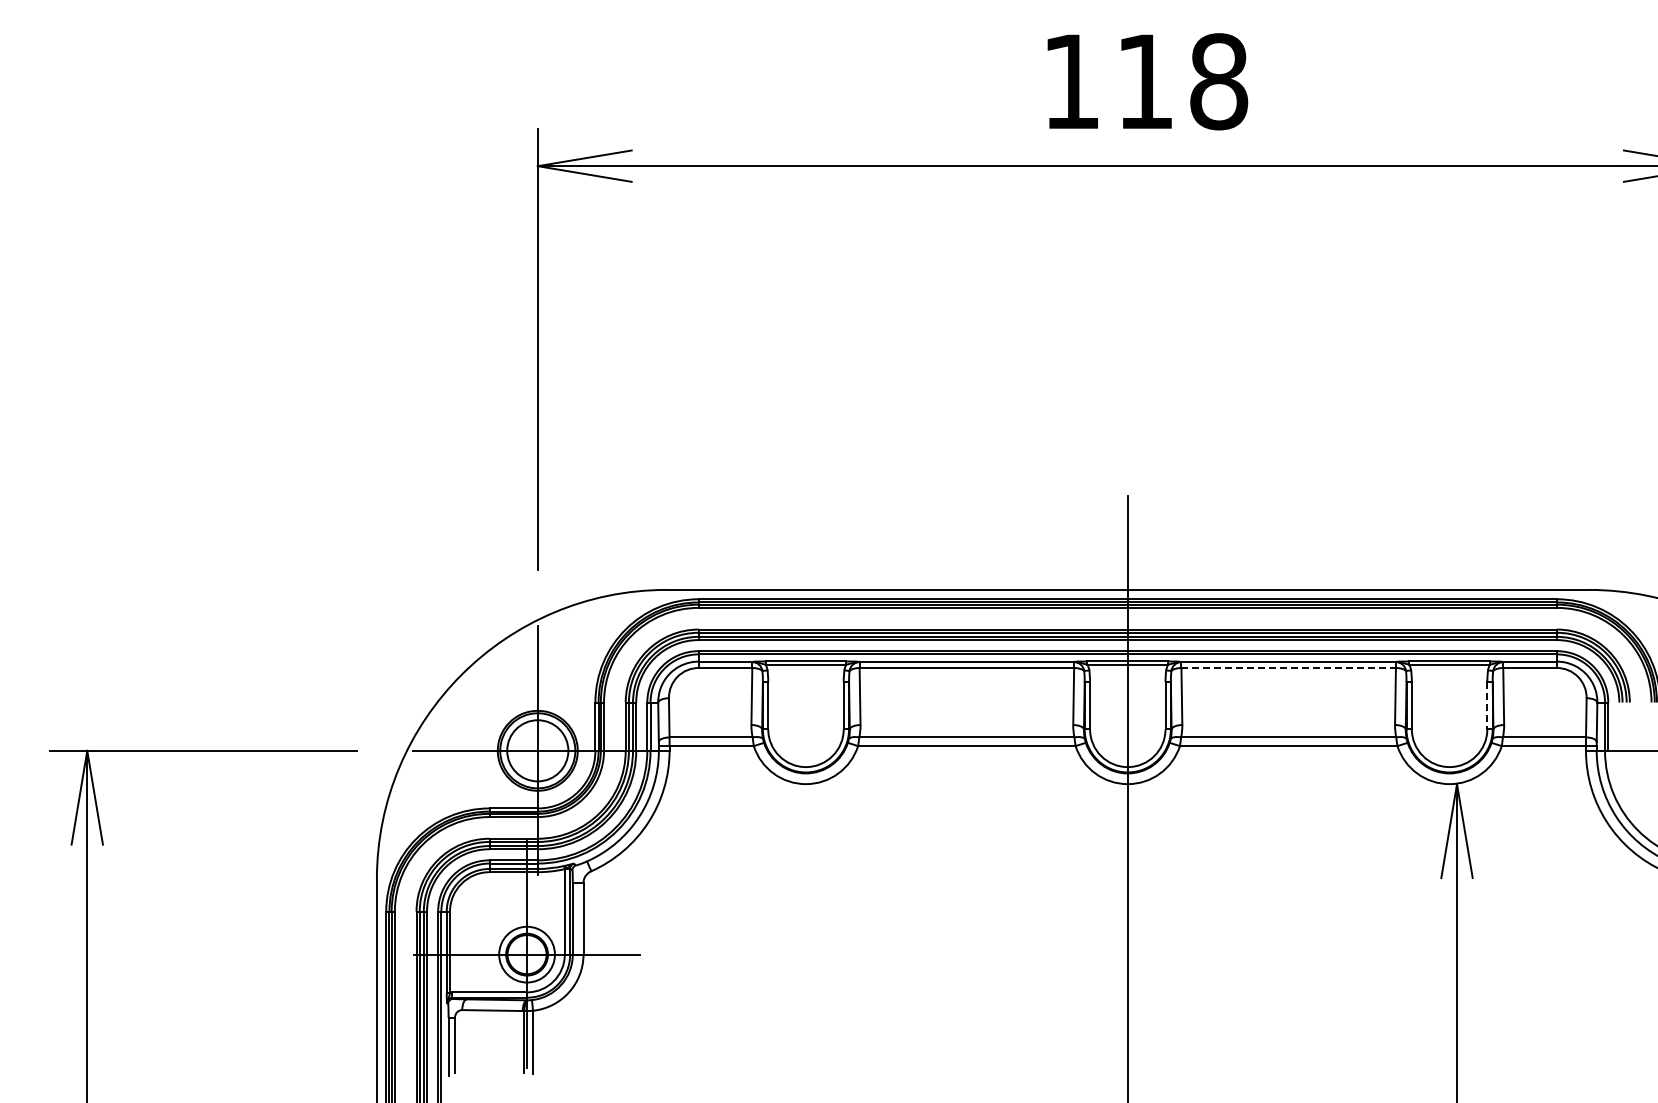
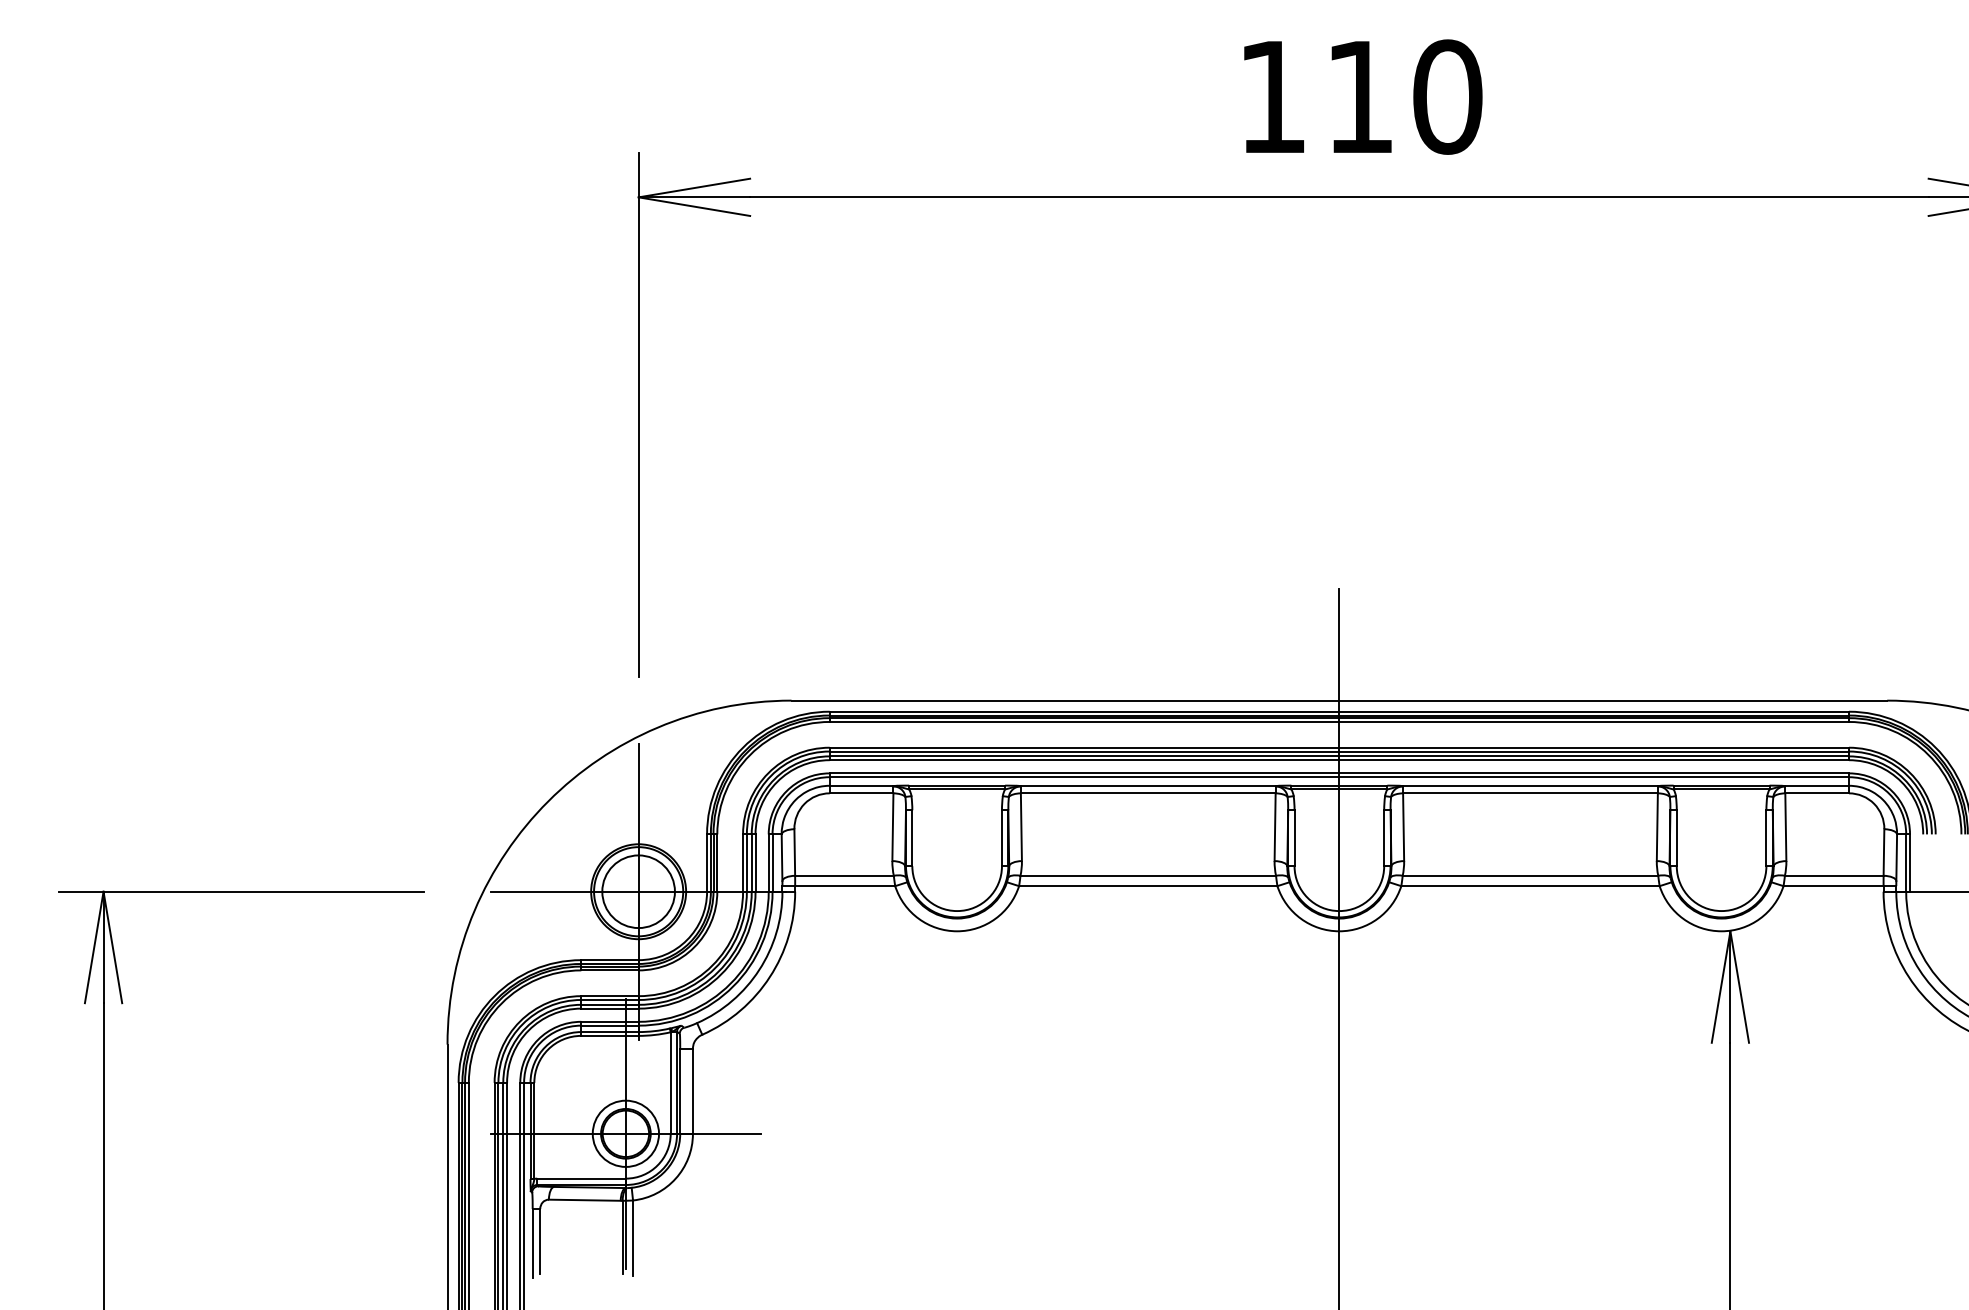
text: (1219, 81) -> (1448, 96), 118 -> 110
line: (1289, 667) -> (1531, 792), dashed -> solid
line: (1487, 705) -> (1766, 837), dashed -> solid

